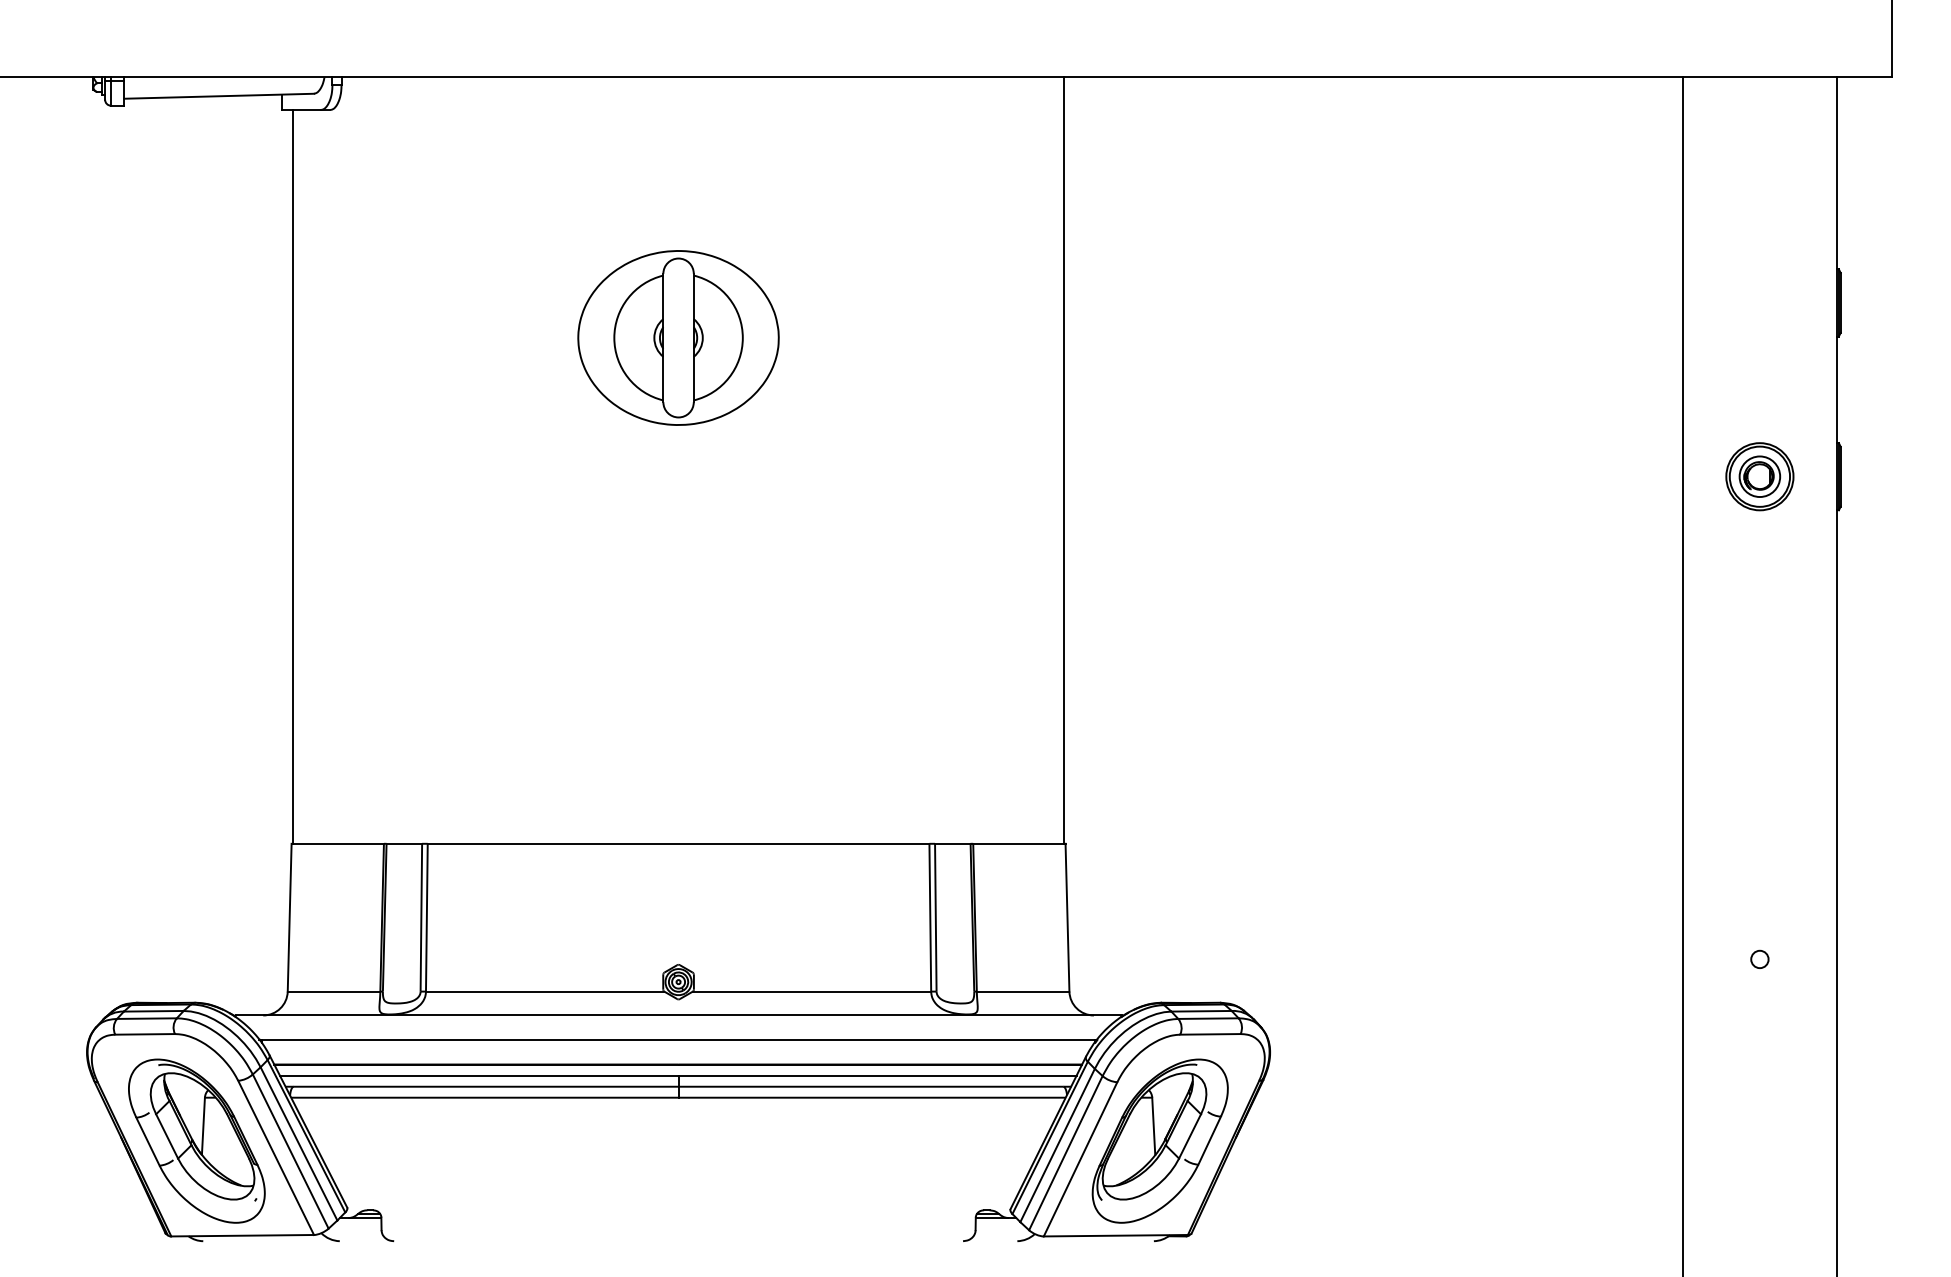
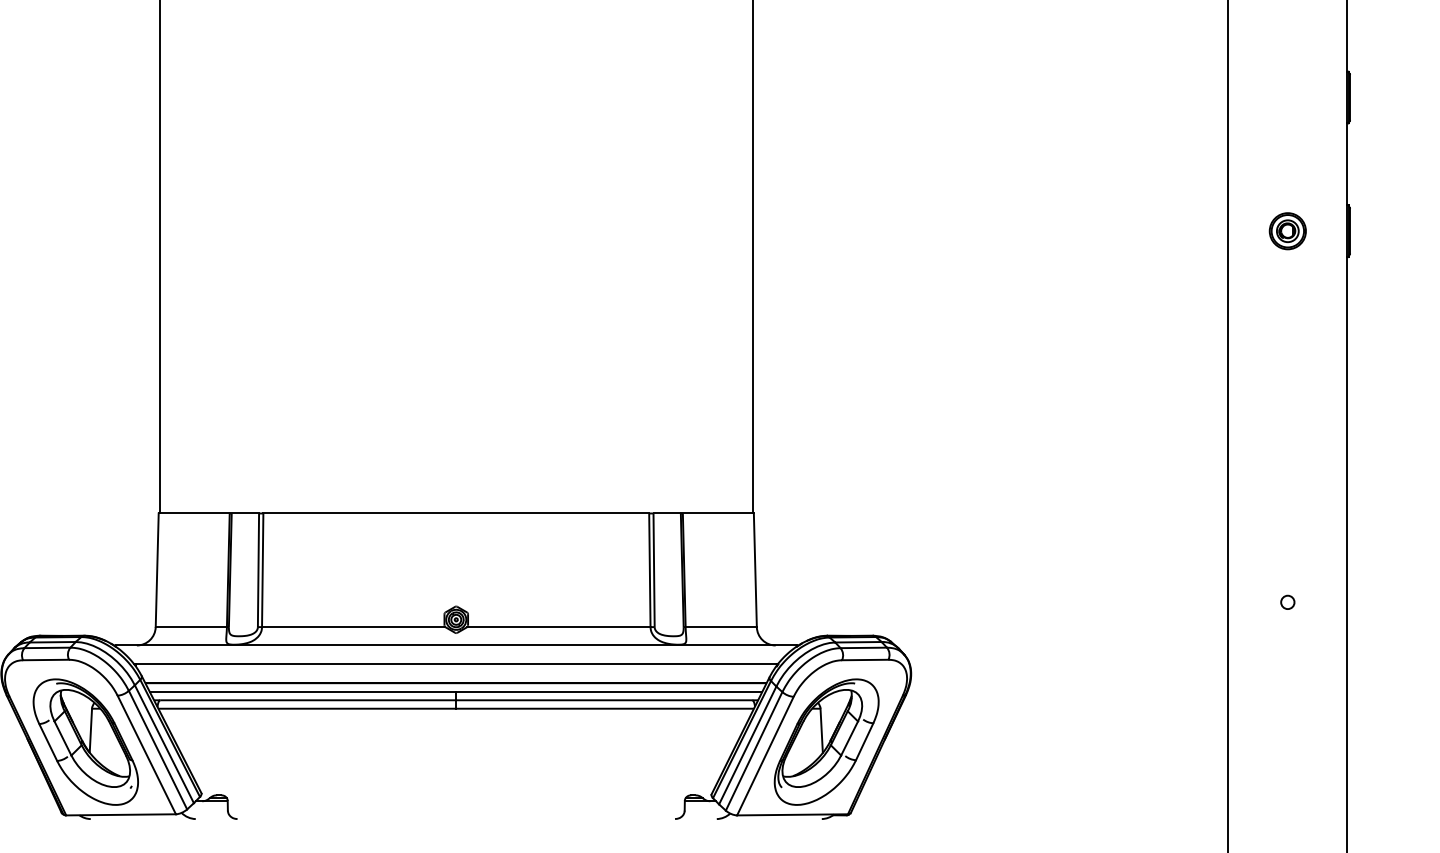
part: (678, 337) -> (456, 124), removed
part: (1759, 476) -> (1287, 231), size x0.7

